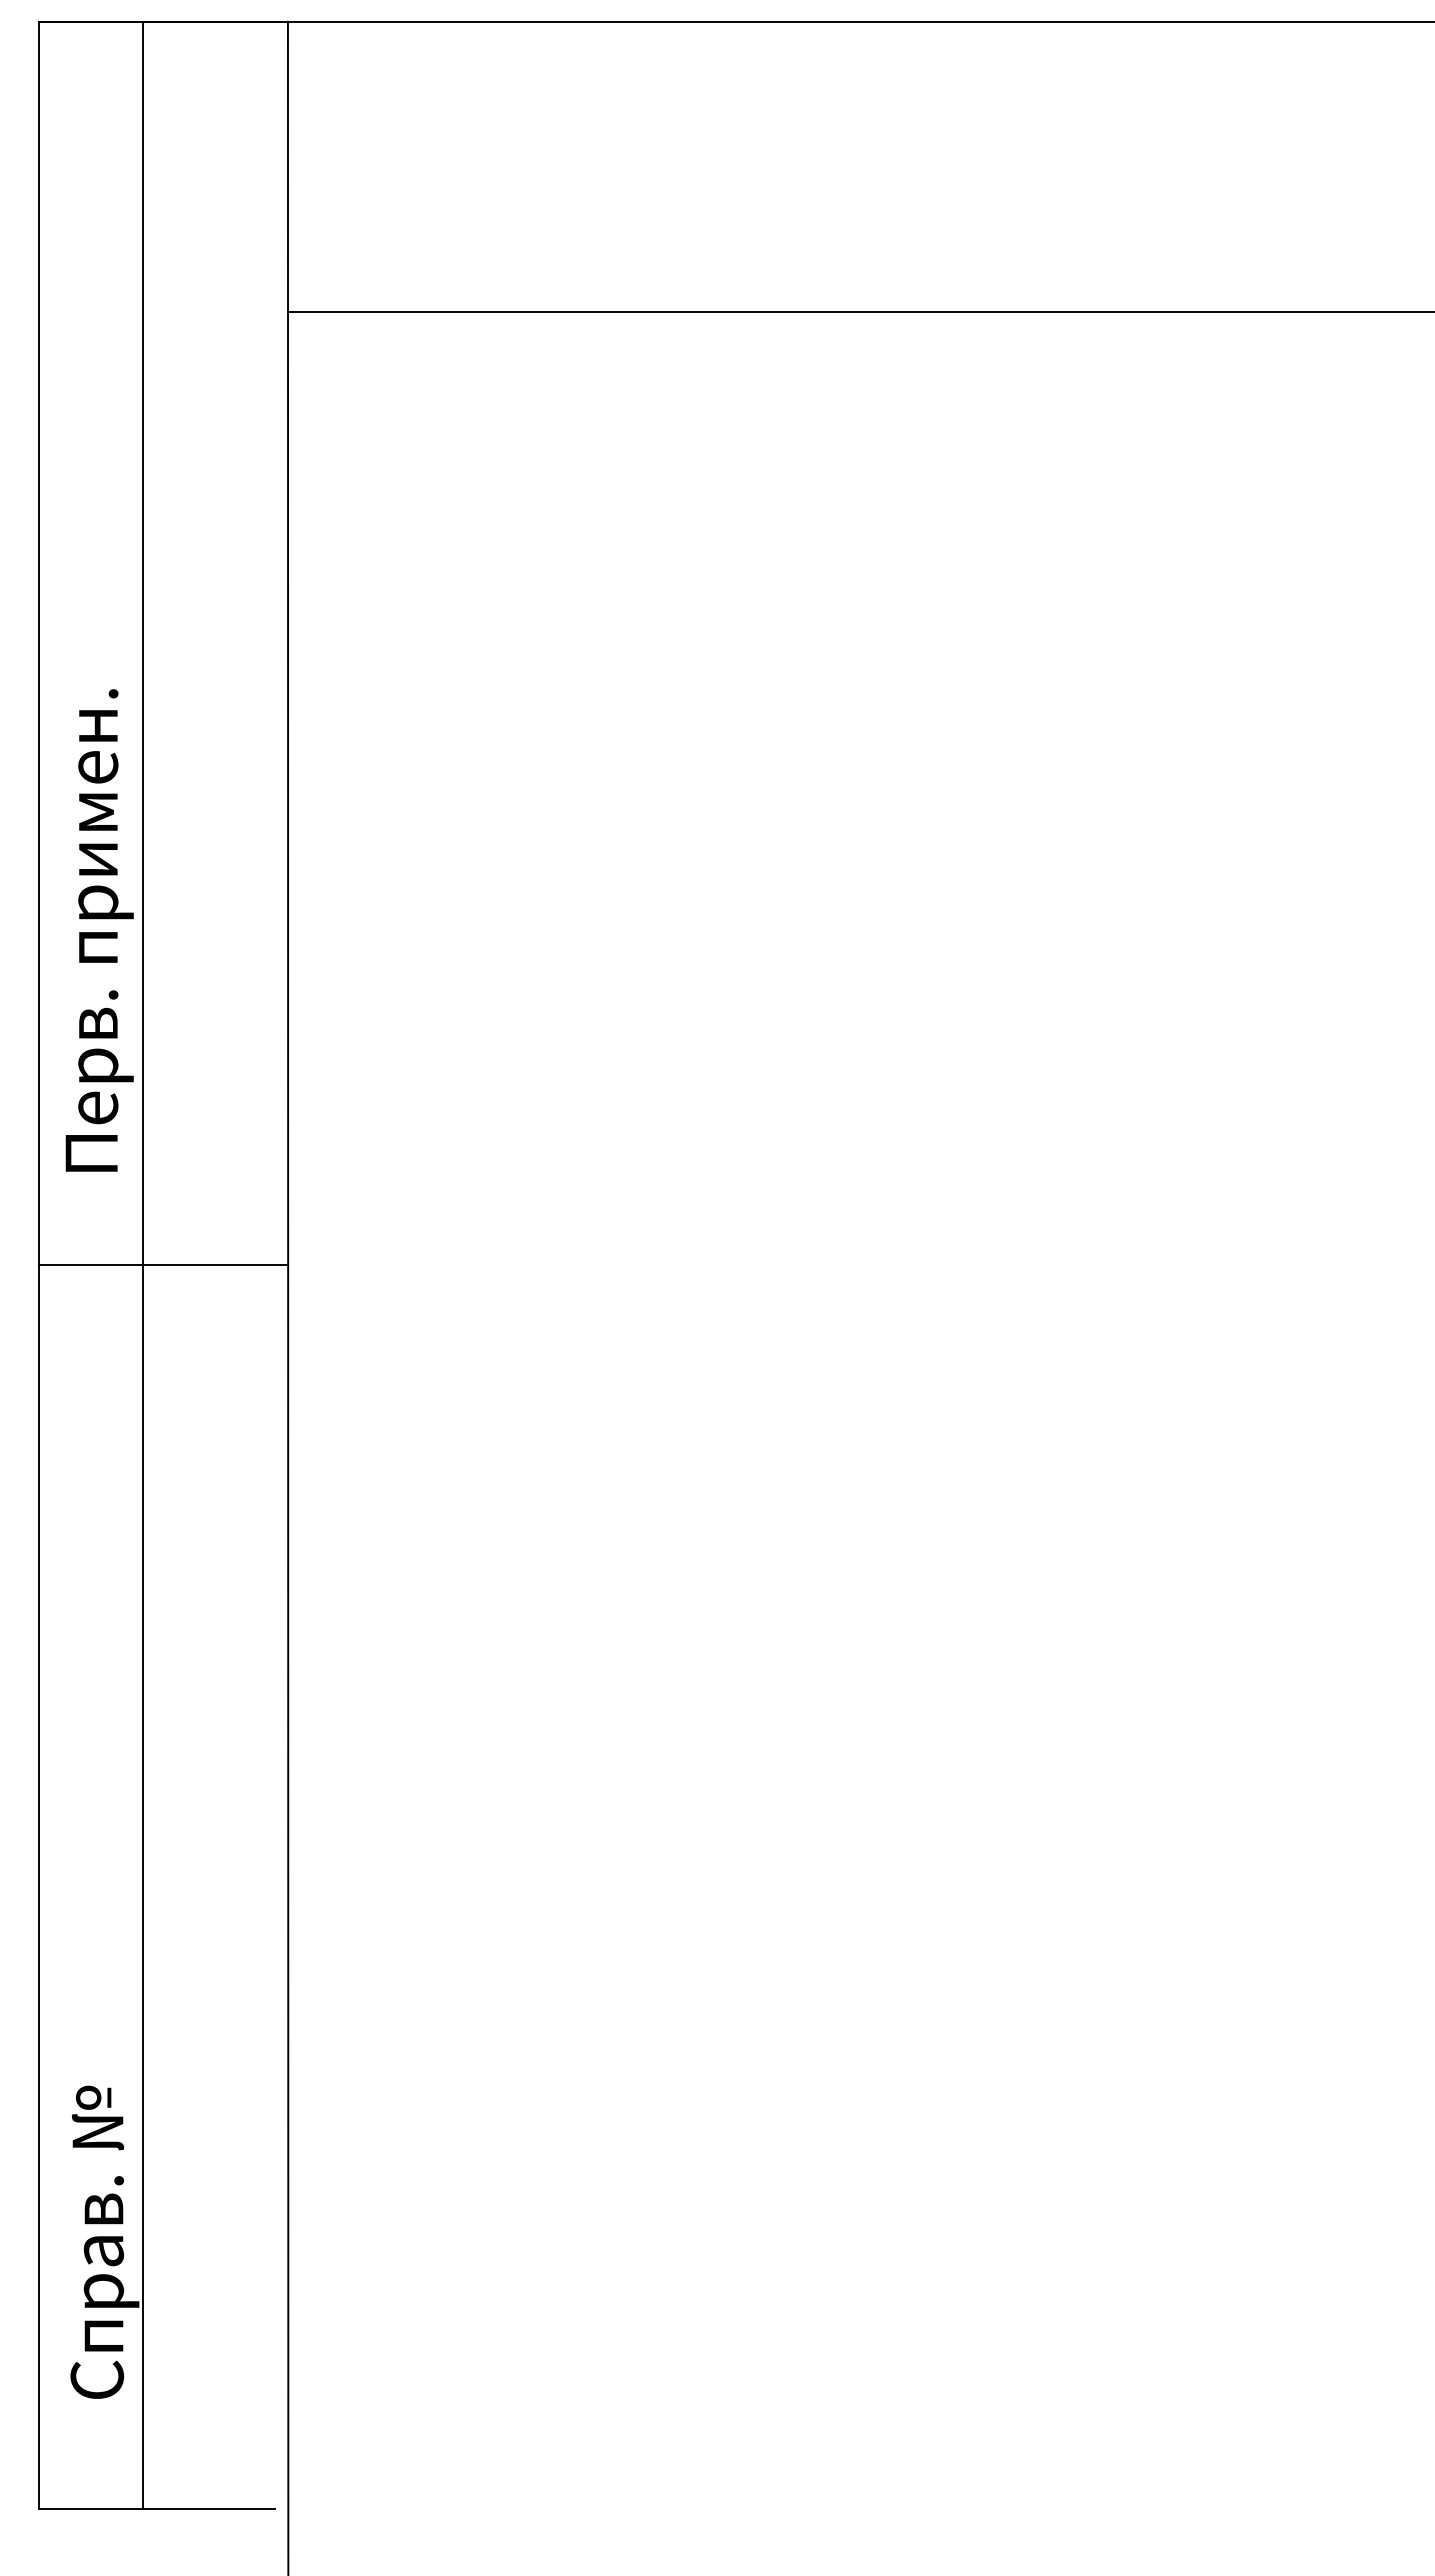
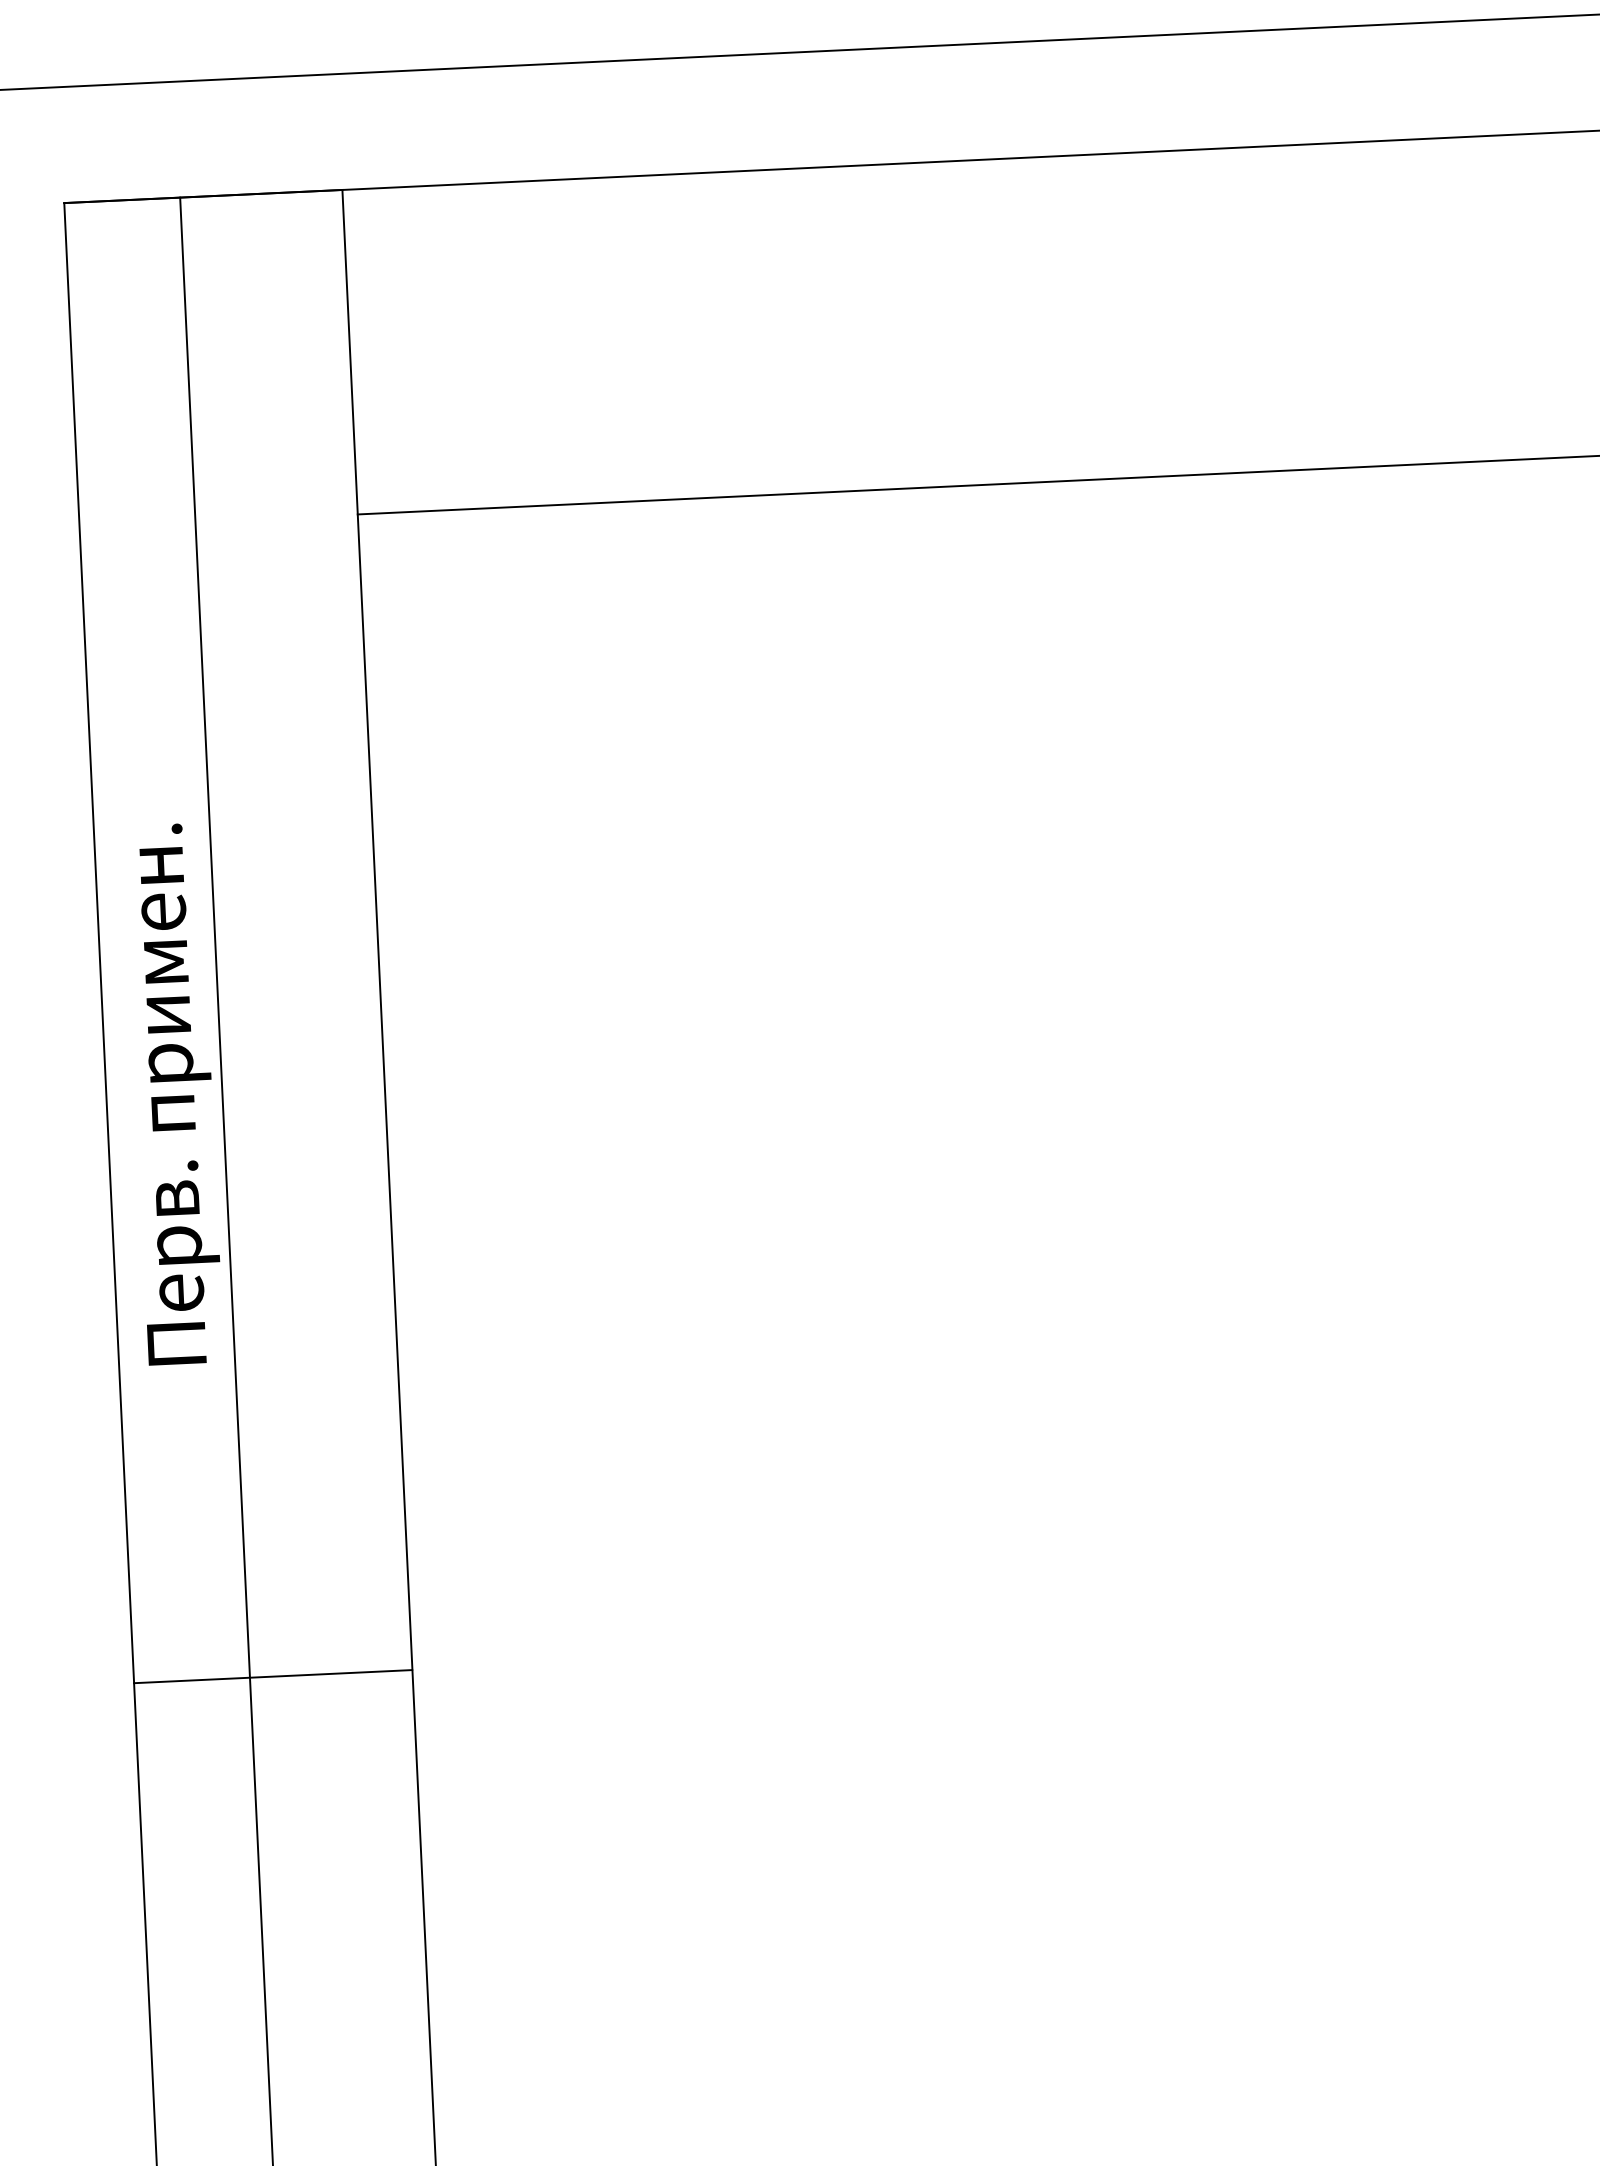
text: (99, 930) -> (173, 1094), moved
line: (163, 1265) -> (273, 1676), moved

